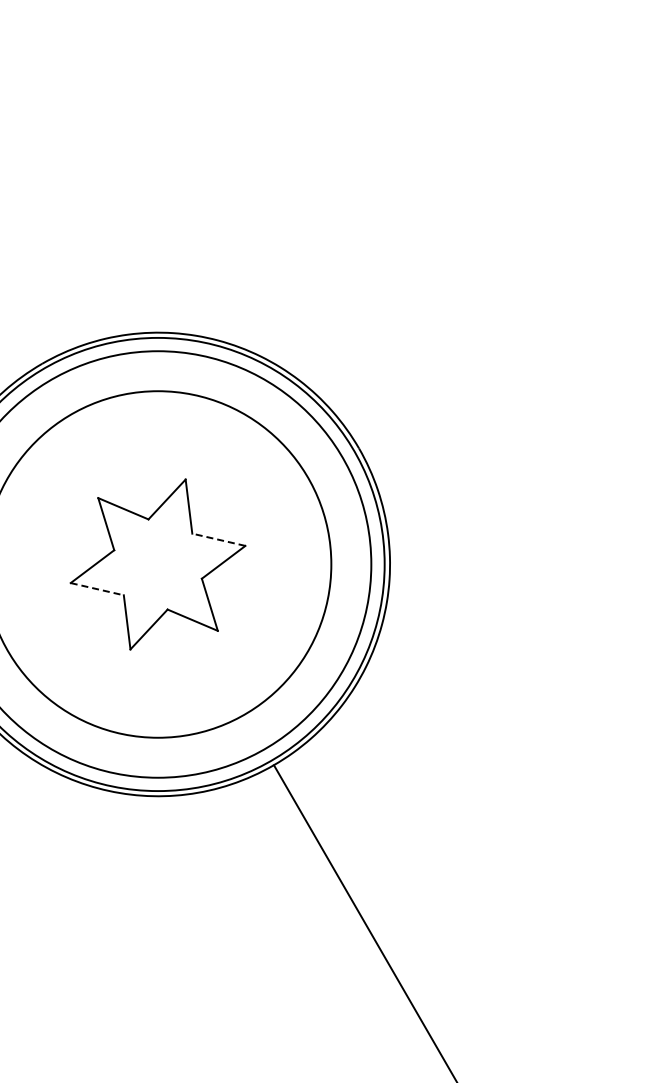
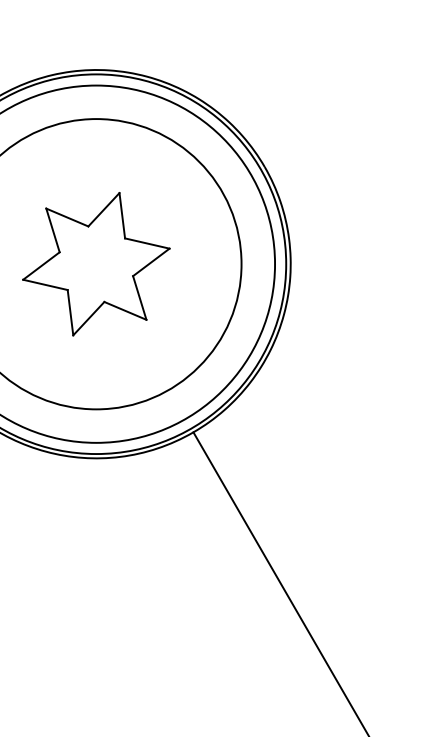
line: (218, 539) -> (147, 243), dashed -> solid
line: (97, 589) -> (45, 285), dashed -> solid

